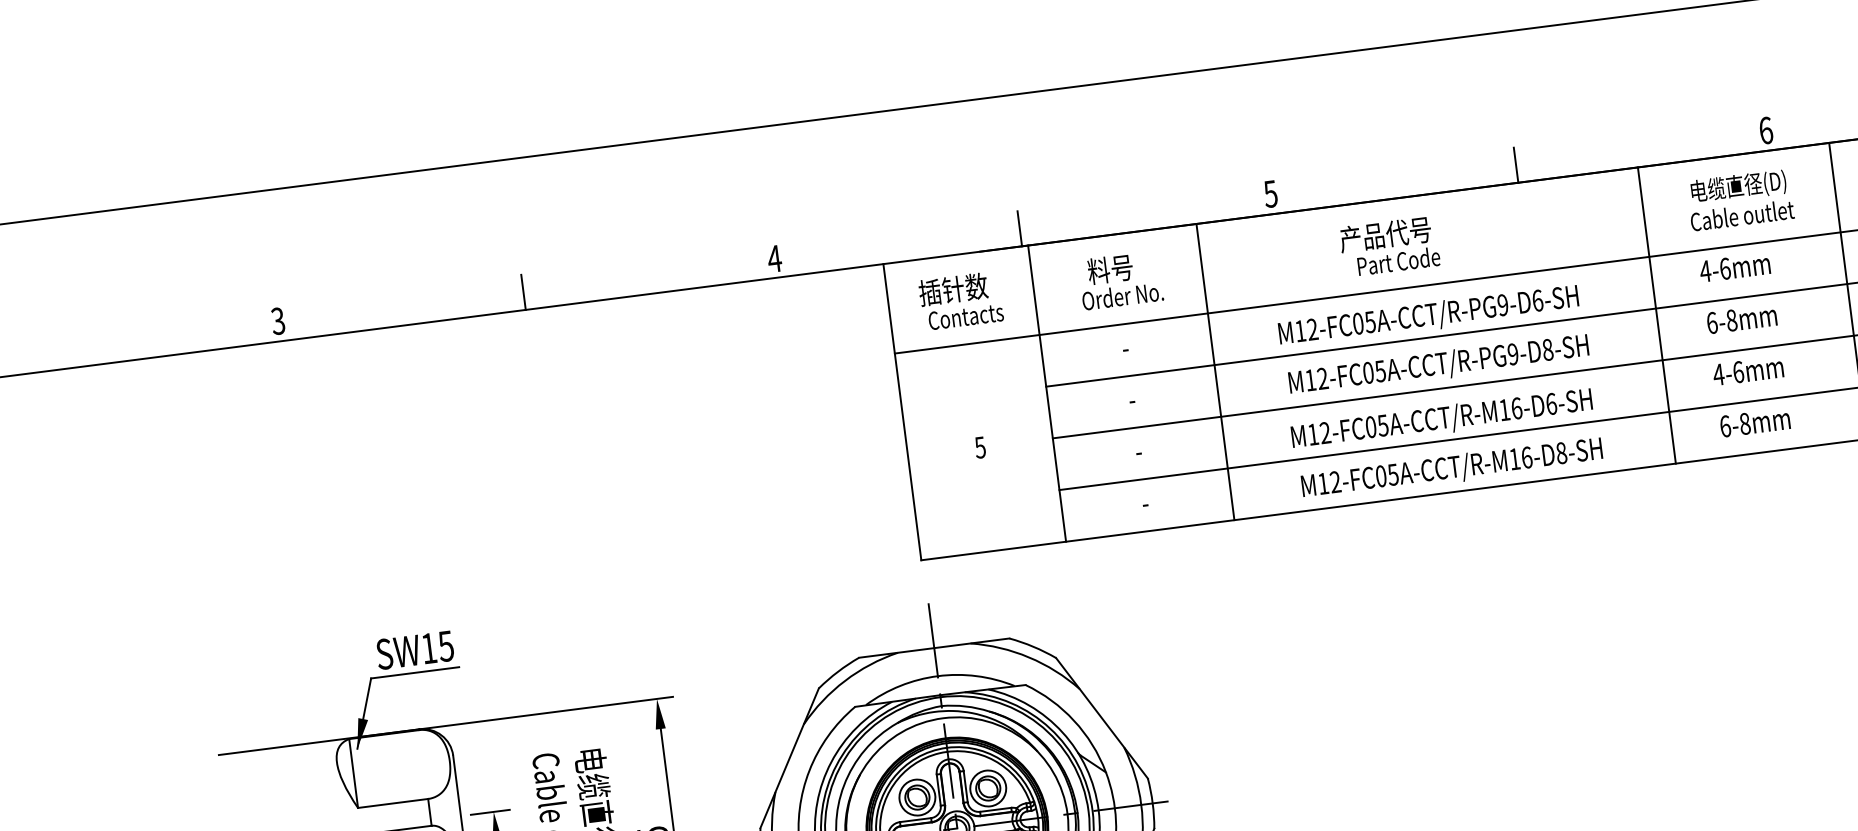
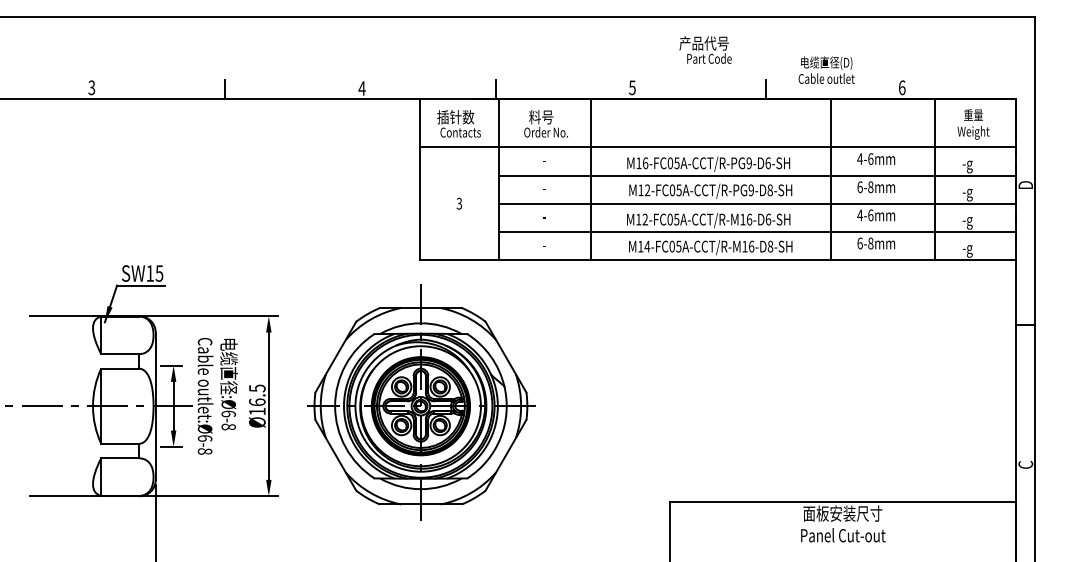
text: (1739, 198) -> (826, 69), moved
text: (1389, 245) -> (705, 49), moved
text: (1312, 329) -> (645, 163), M12-FC05A-CCT/R-PG9-D6-SH -> M16-FC05A-CCT/R-PG9-D6-SH
text: (980, 445) -> (459, 202), 5 -> 3
text: (1335, 481) -> (647, 246), M12-FC05A-CCT/R-M16-D8-SH -> M14-FC05A-CCT/R-M16-D8-SH

